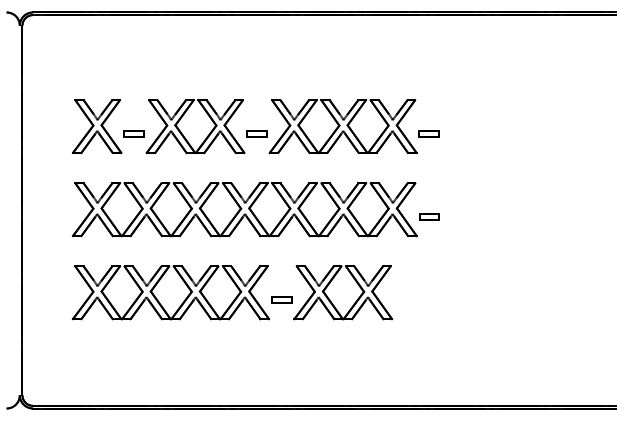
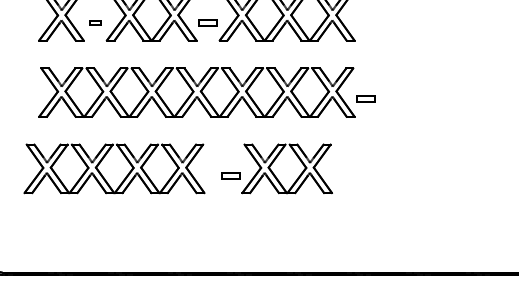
part: (133, 133) -> (94, 22), size x0.6
part: (428, 133) -> (365, 22), removed
part: (159, 301) -> (103, 176), moved

